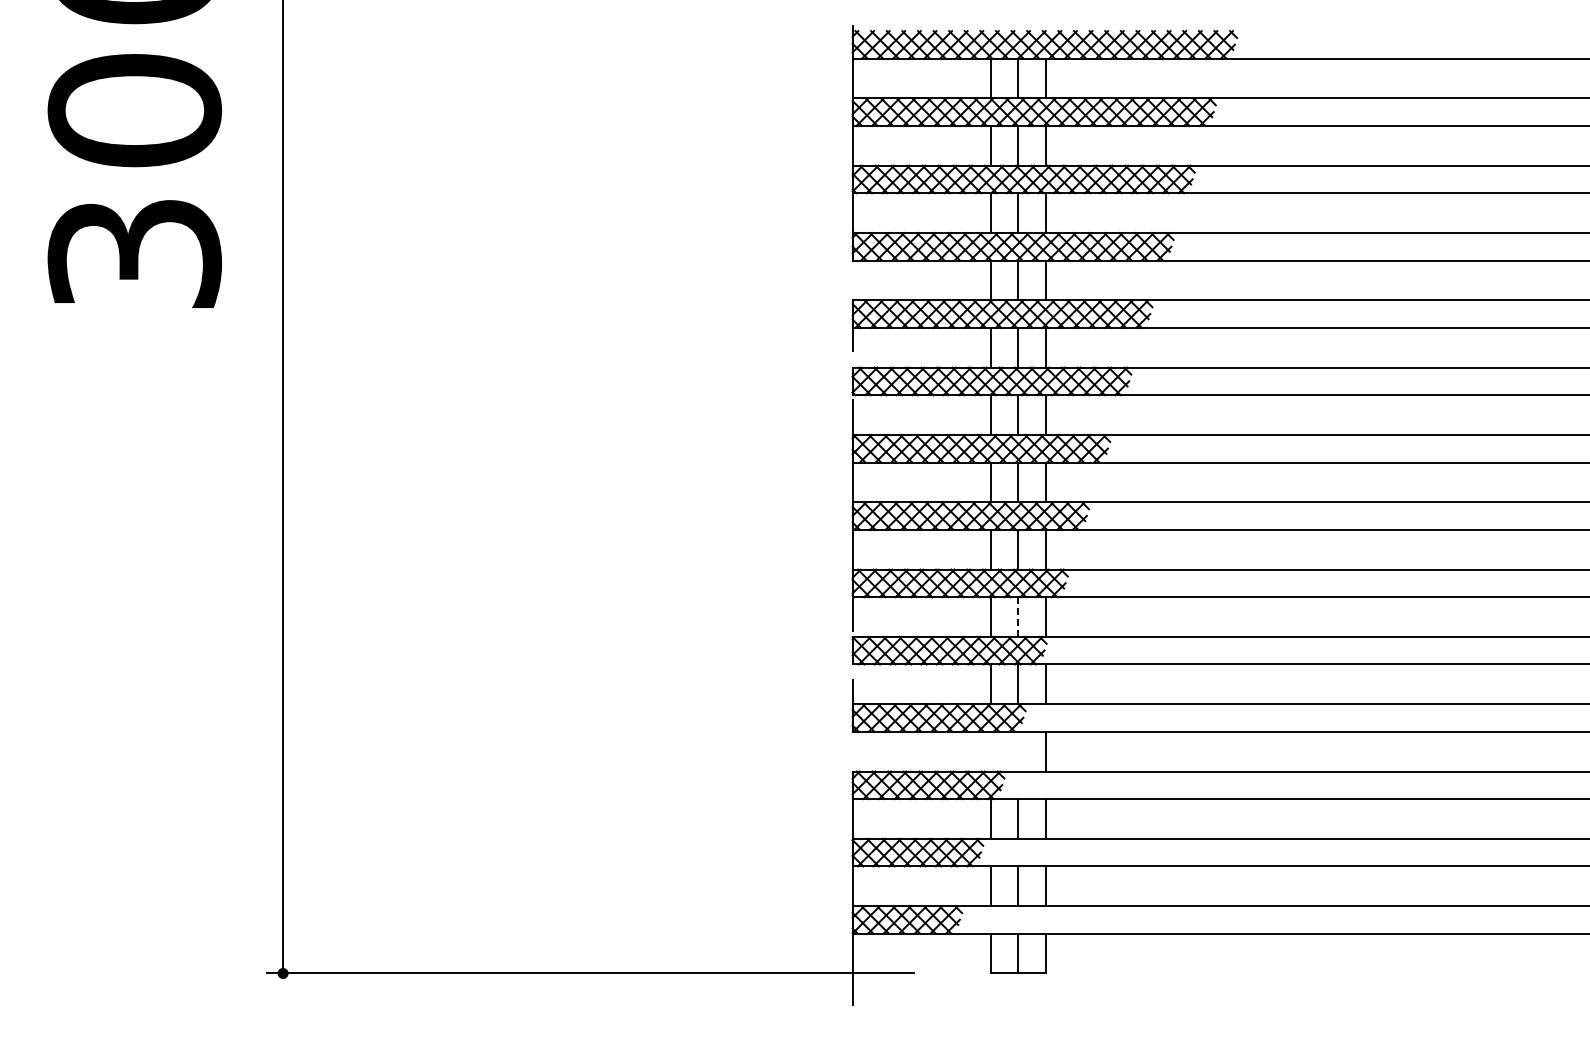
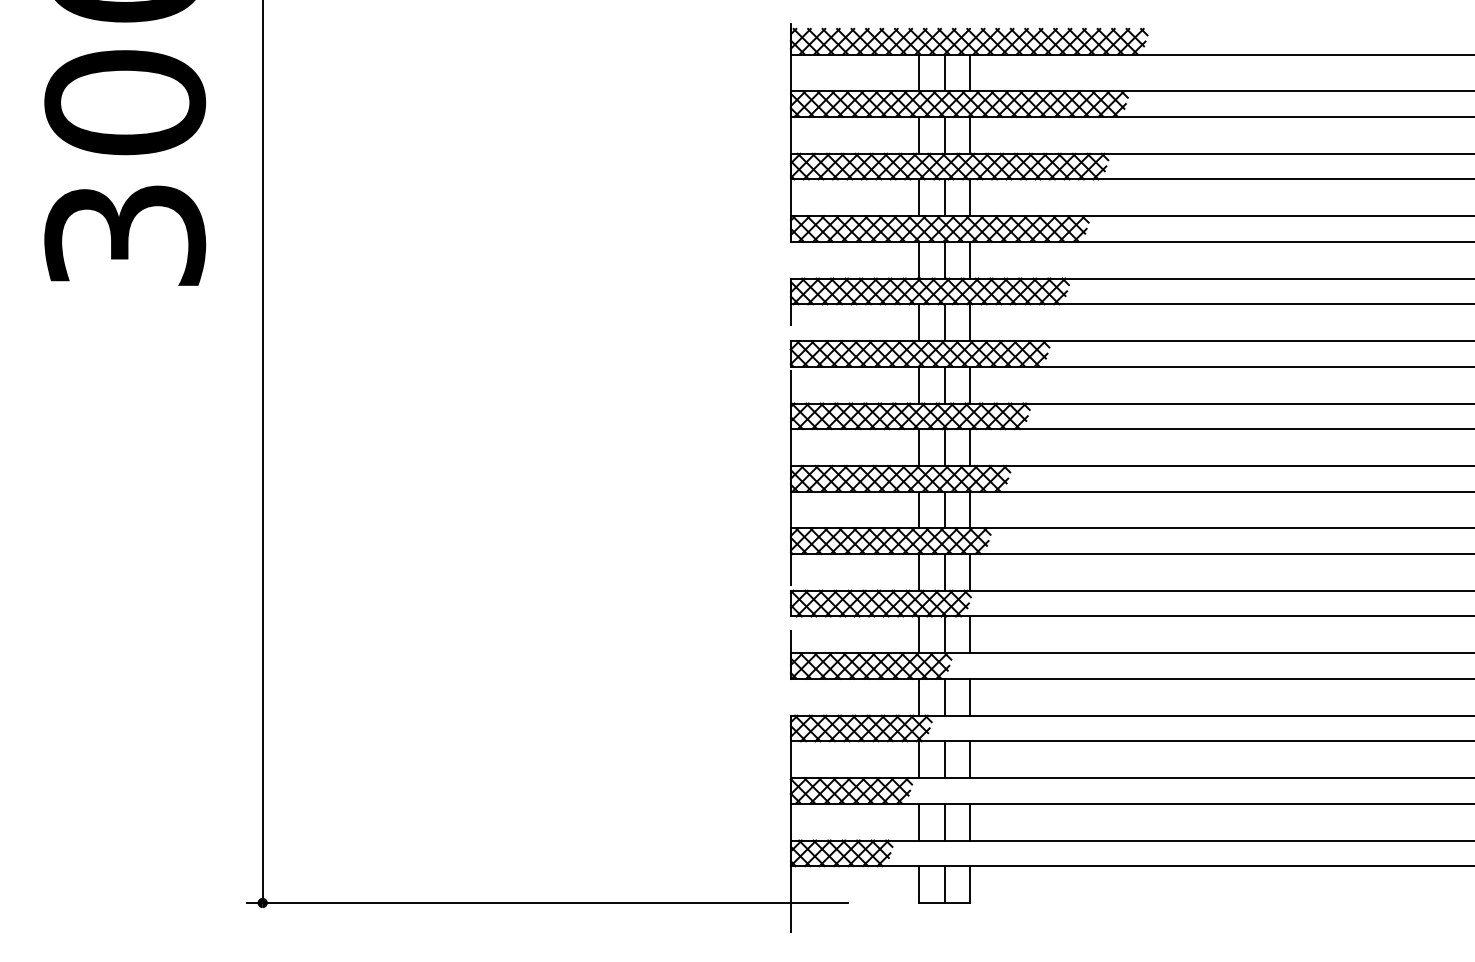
line: (1018, 617) -> (944, 572), dashed -> solid
line: (990, 751) -> (918, 697), added
line: (1018, 751) -> (944, 697), added

